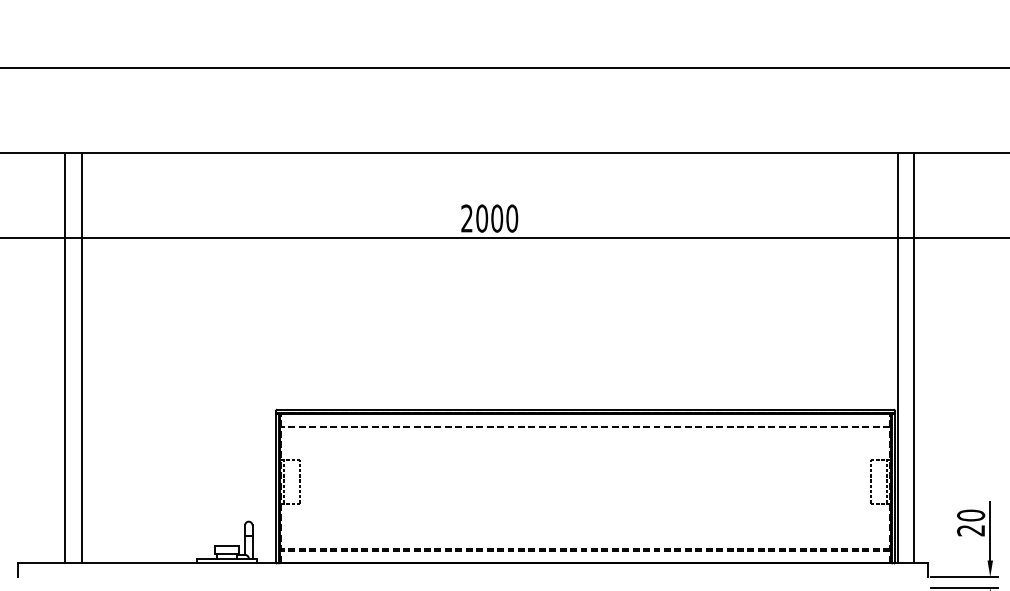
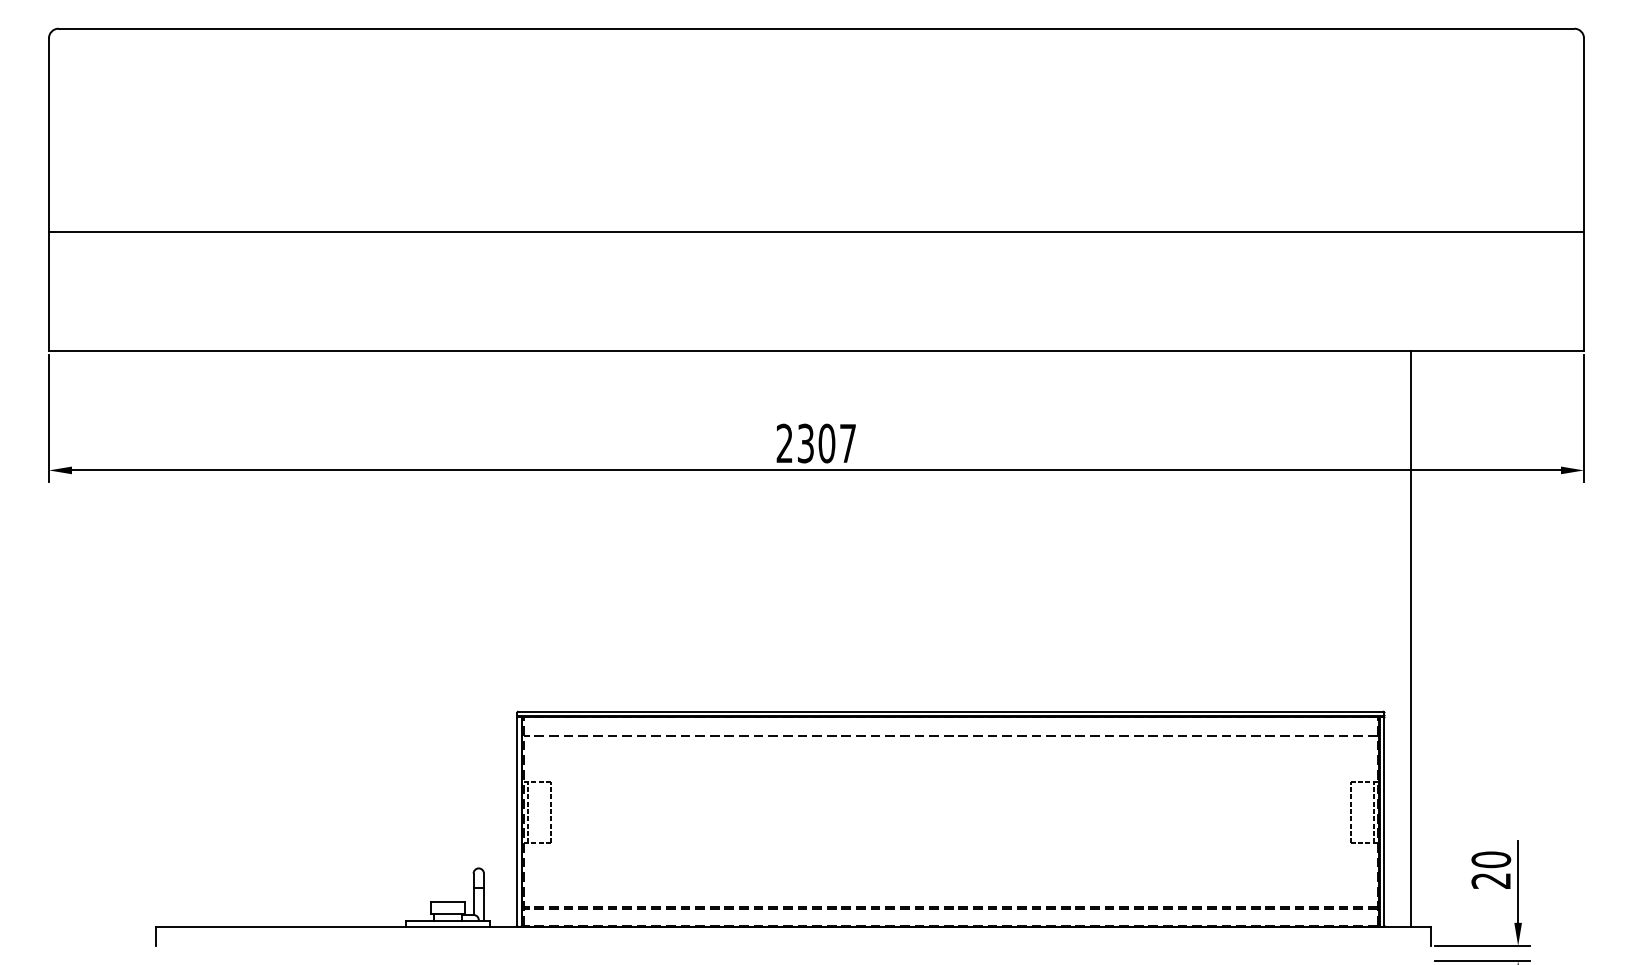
text: (496, 218) -> (826, 443), 2000 -> 2307
line: (65, 357) -> (221, 638), removed
line: (81, 357) -> (244, 638), removed
line: (897, 357) -> (1388, 638), removed

